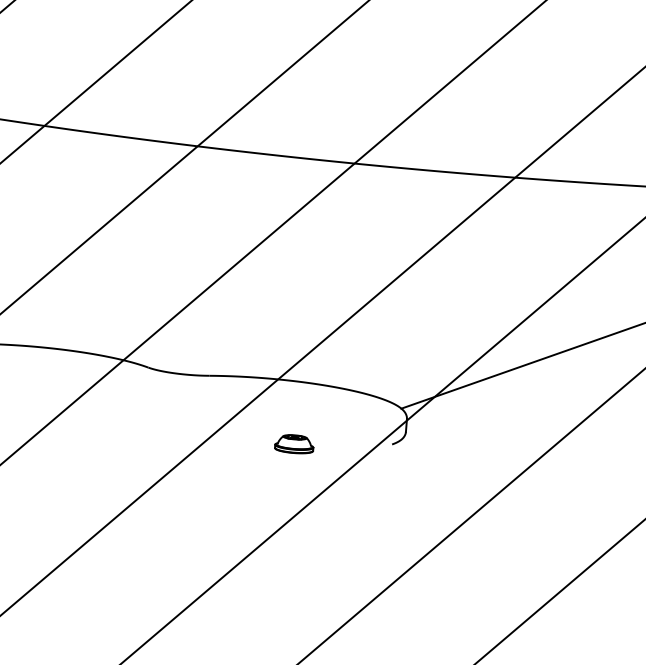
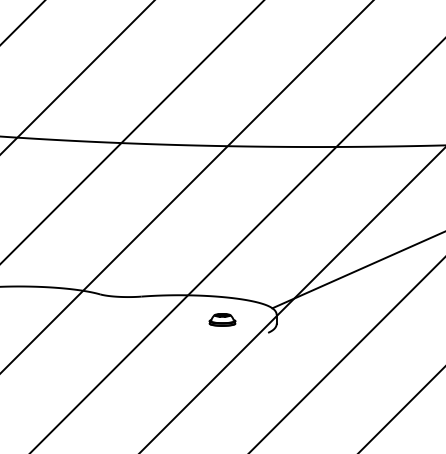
part: (294, 443) -> (222, 319), moved

